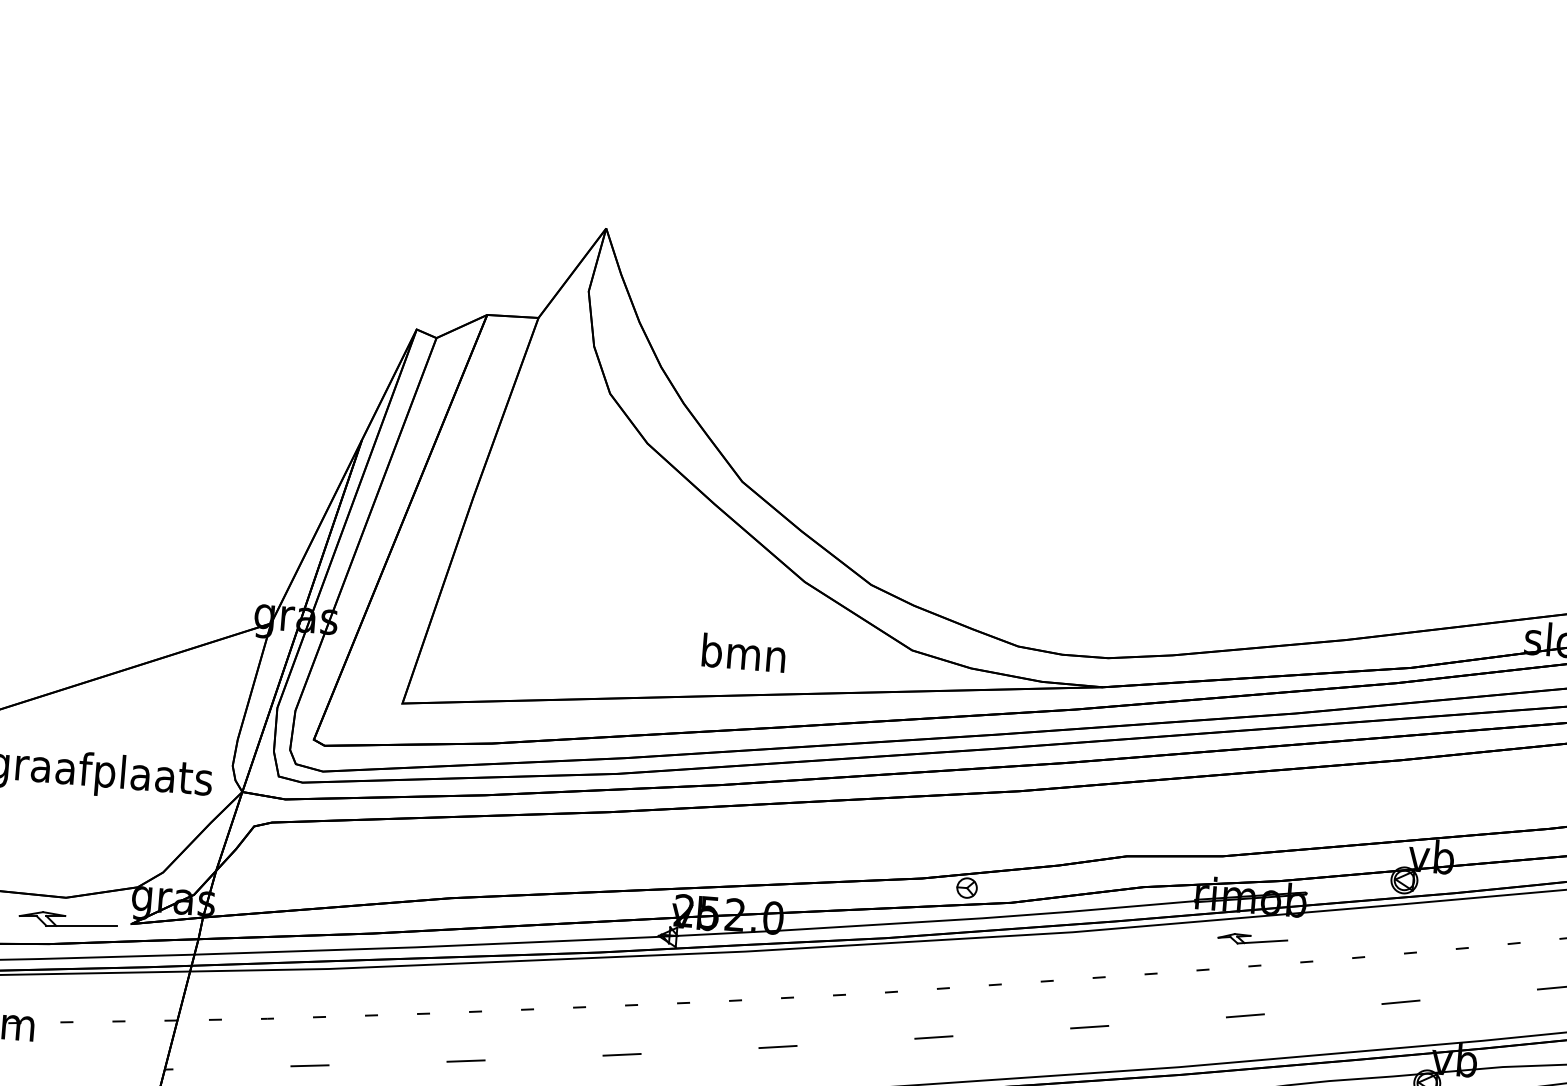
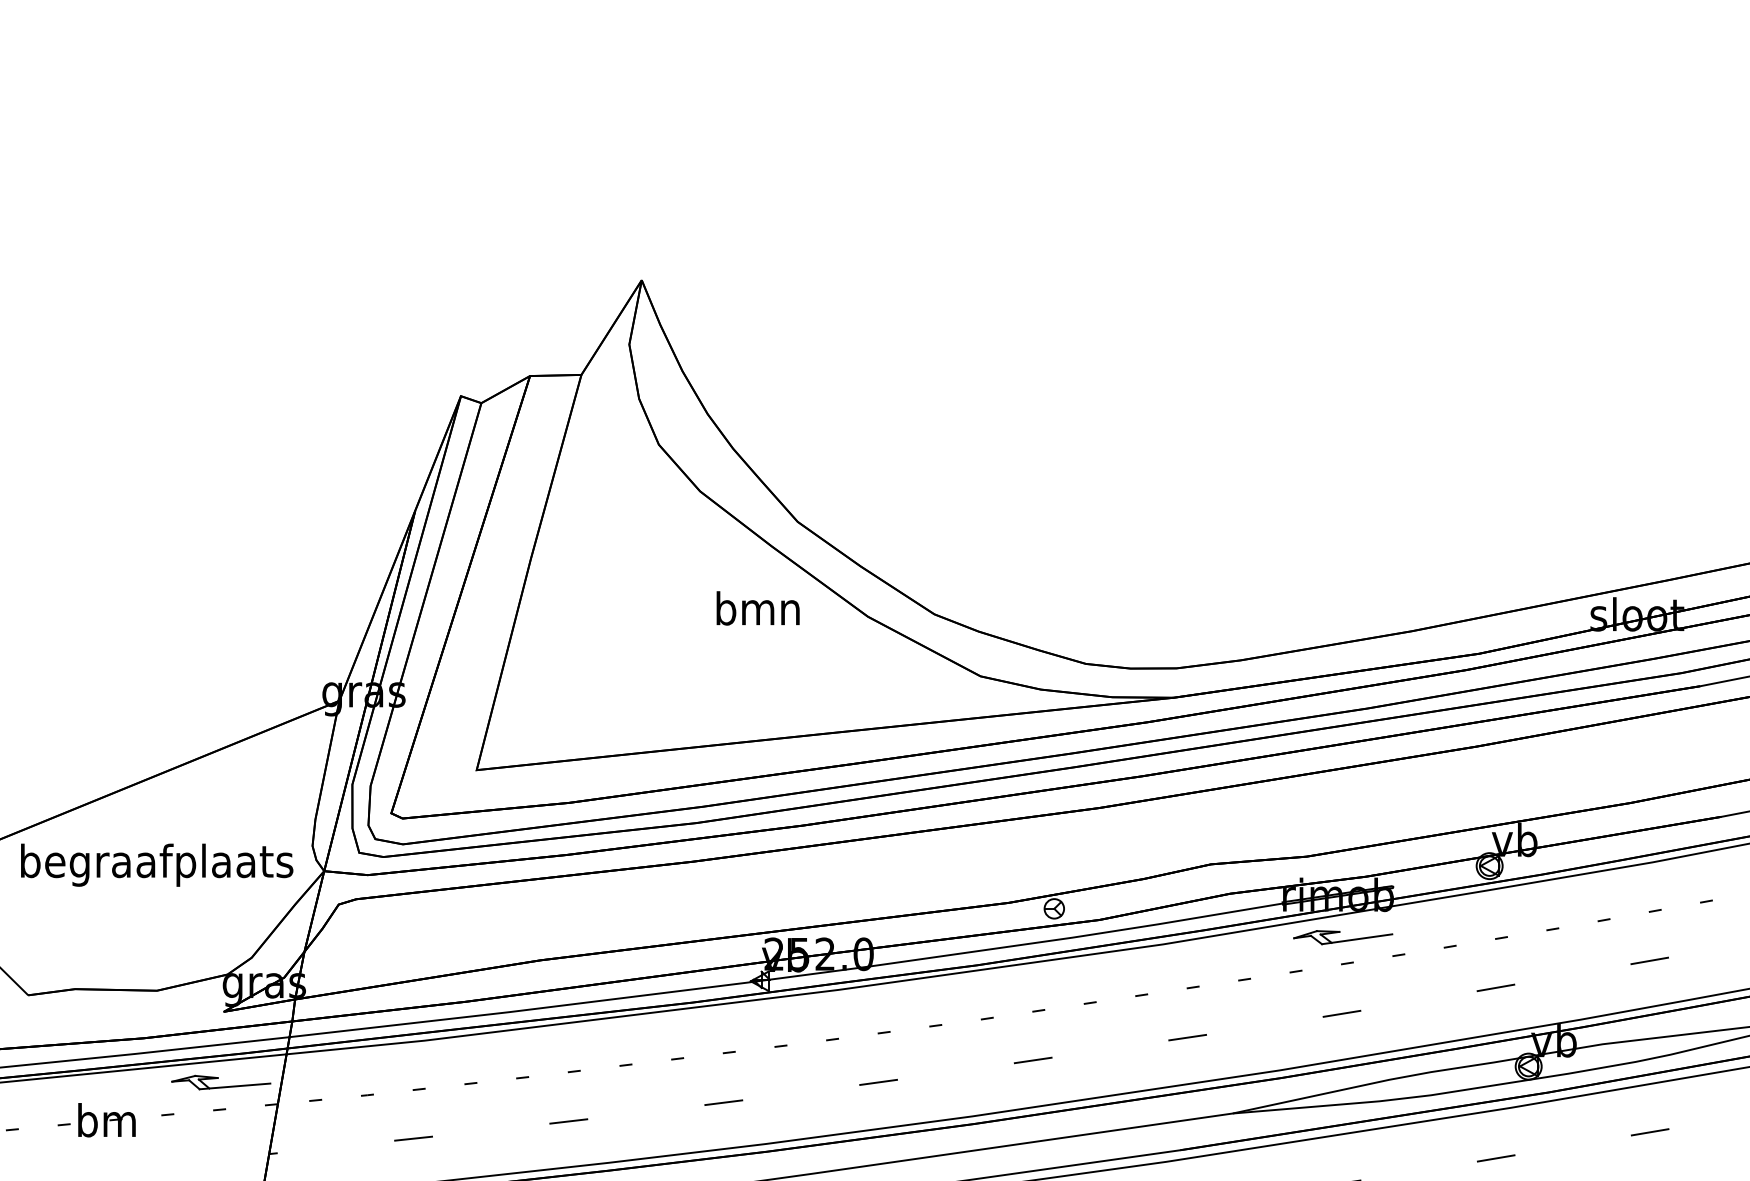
text: (743, 653) -> (757, 608), moved
part: (68, 920) -> (221, 1082), moved
part: (1253, 939) -> (1343, 937), size x1.43

